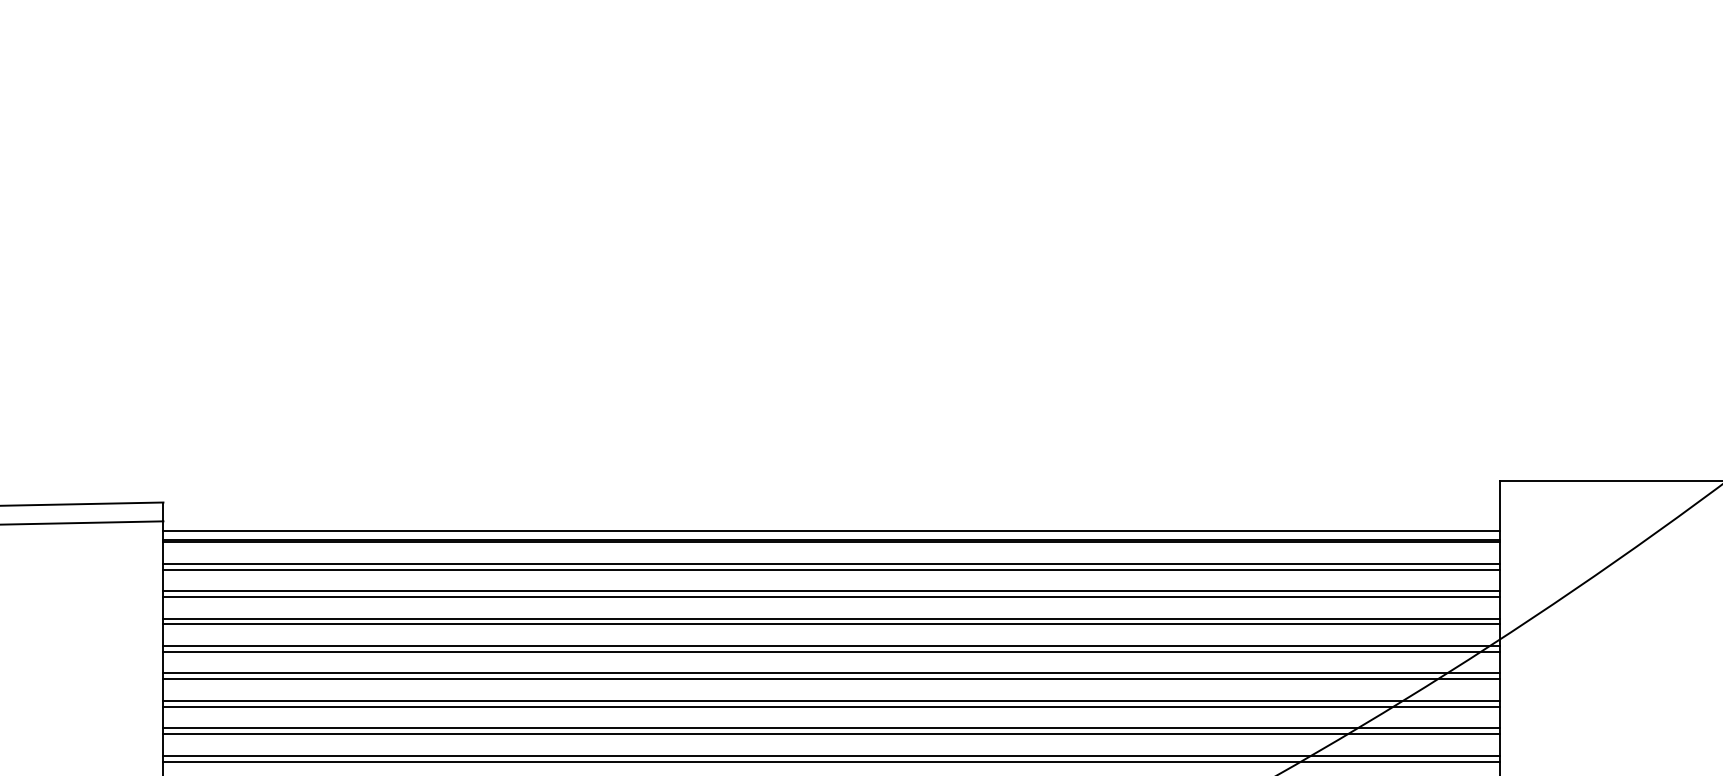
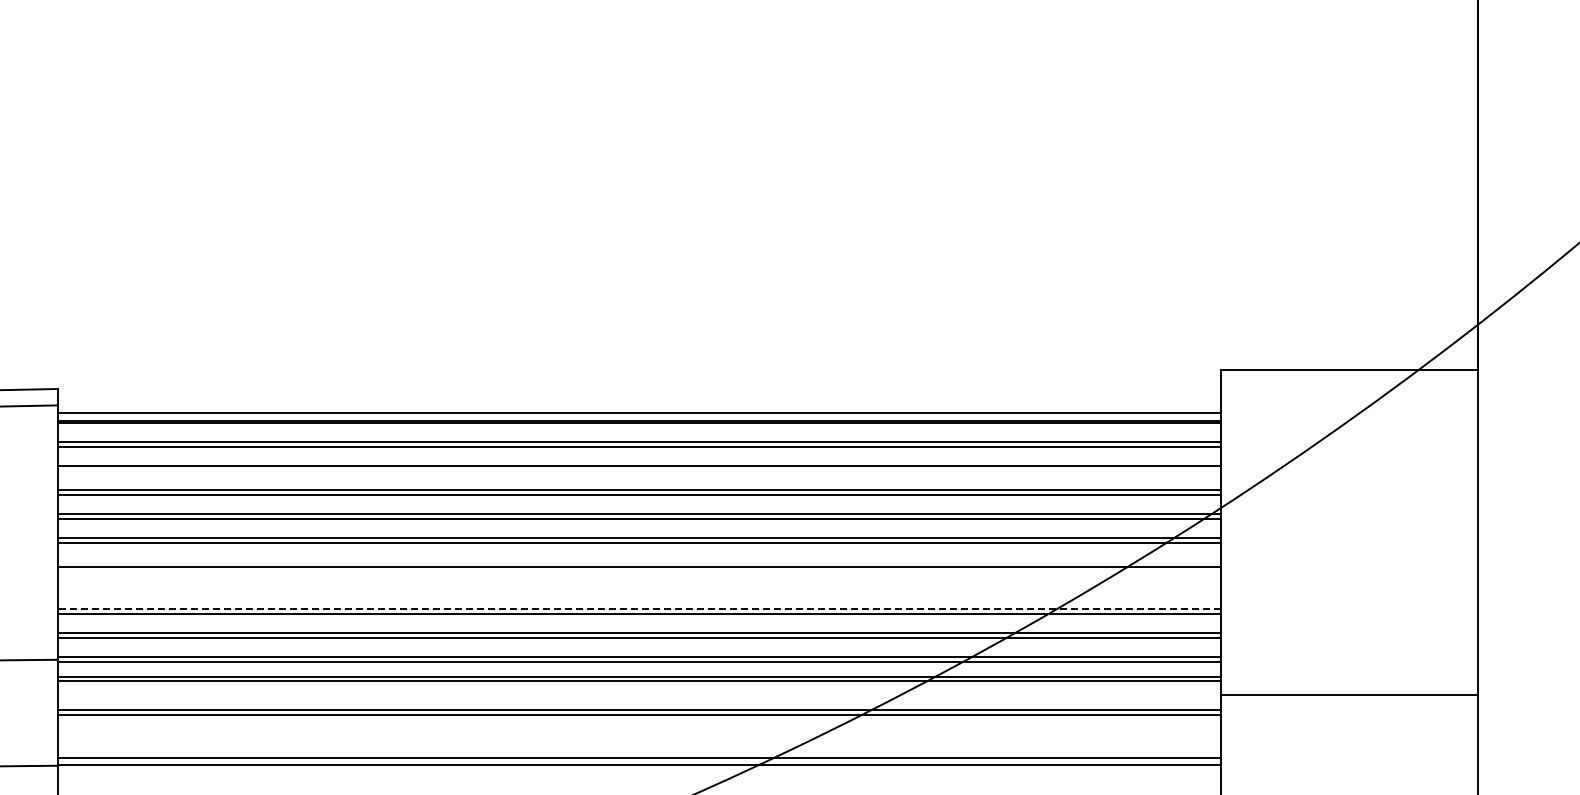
line: (830, 597) -> (638, 471), removed
line: (830, 700) -> (638, 561), removed
line: (830, 728) -> (638, 585), removed
line: (830, 734) -> (638, 590), removed
line: (830, 755) -> (638, 609), solid -> dashed

